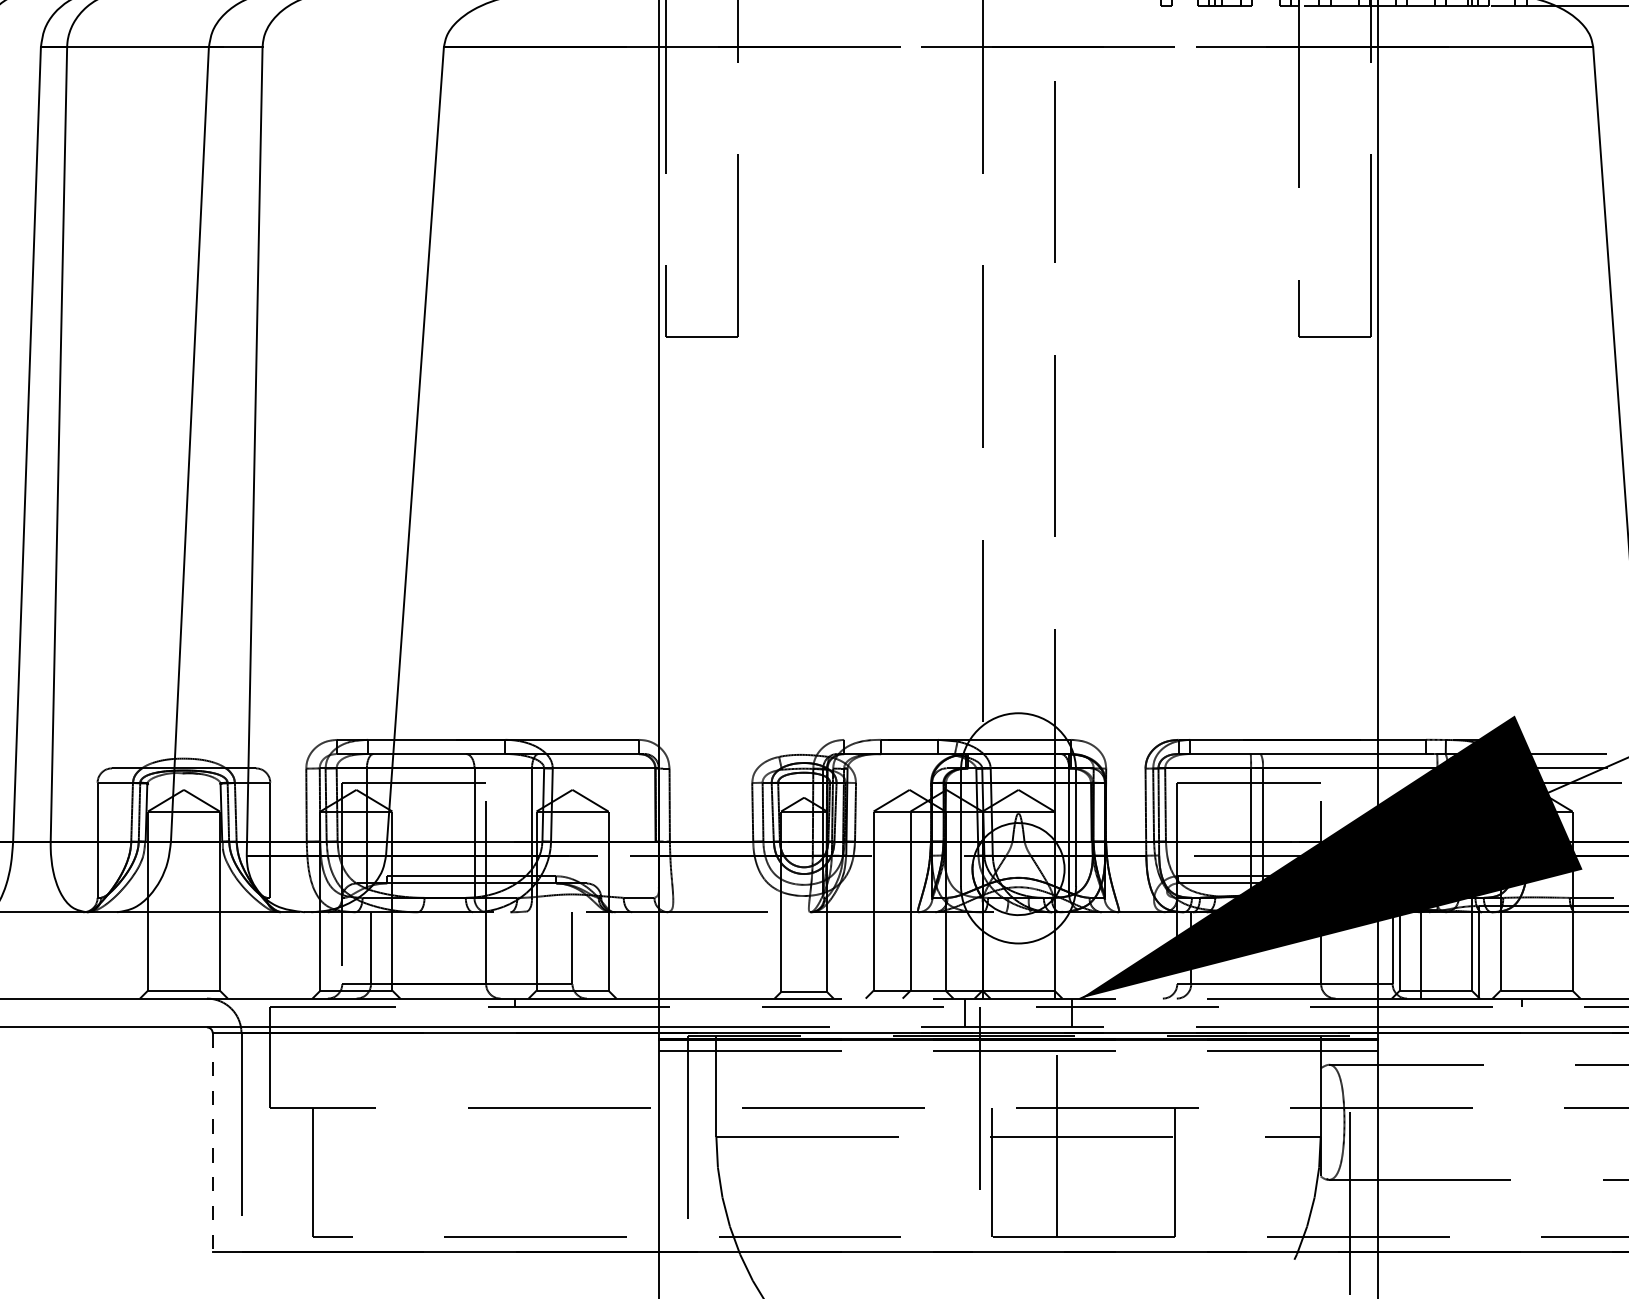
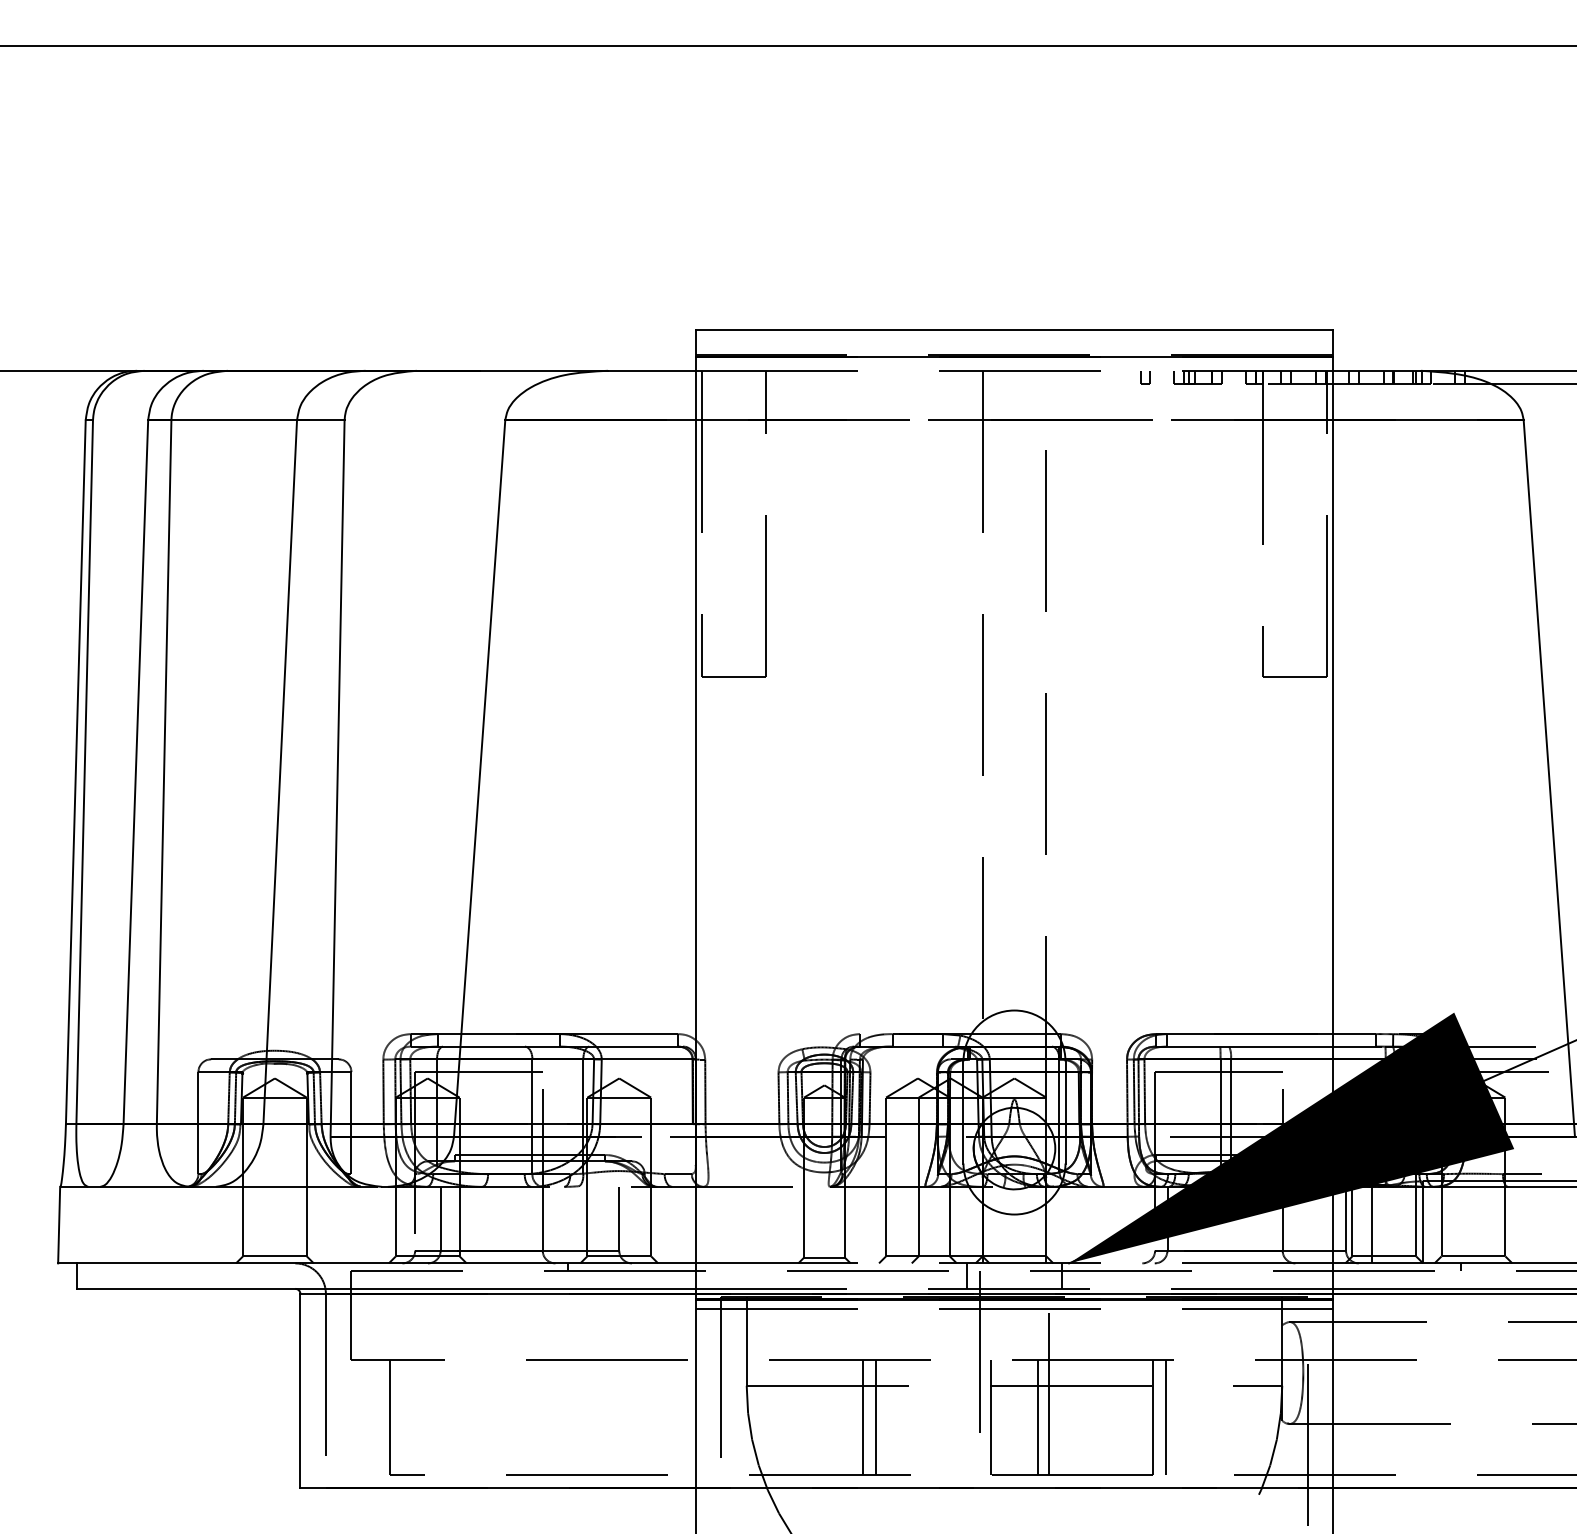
line: (212, 1142) -> (300, 1390), dashed -> solid
line: (848, 1172) -> (863, 1417), added
line: (862, 1172) -> (876, 1417), added
line: (1045, 1172) -> (1038, 1417), added
line: (1188, 1172) -> (1165, 1417), added

